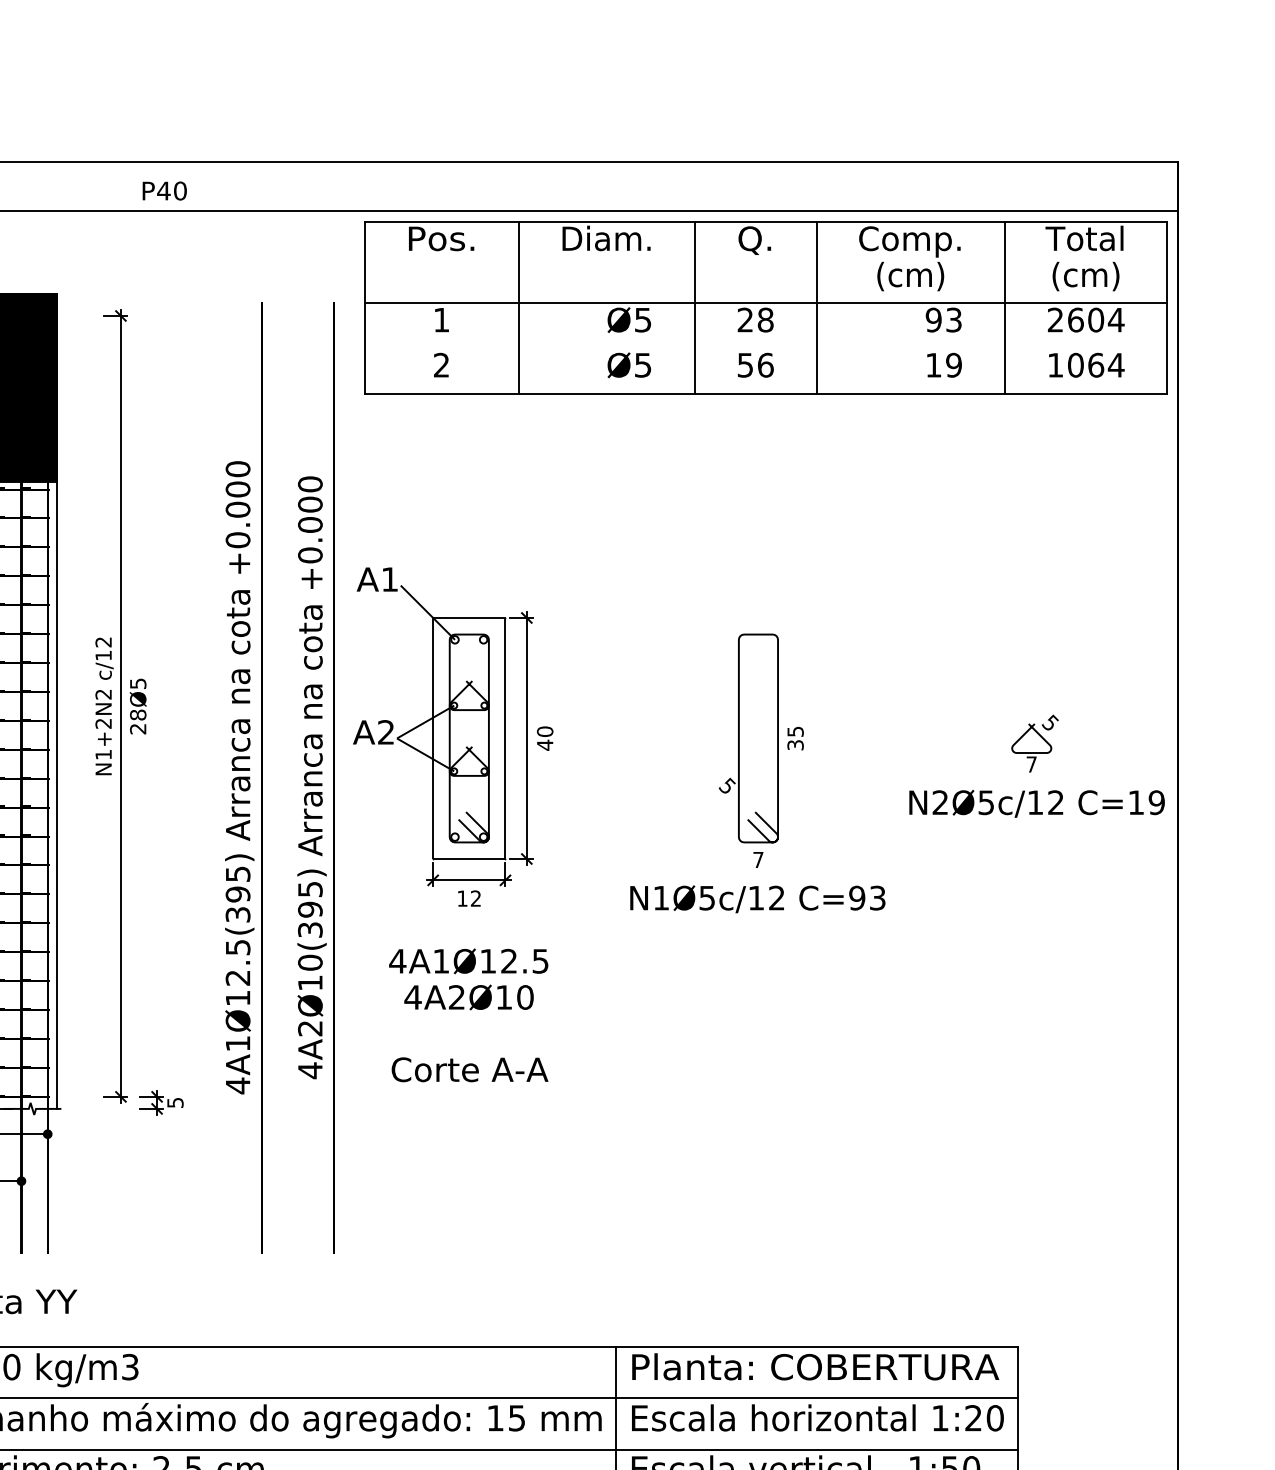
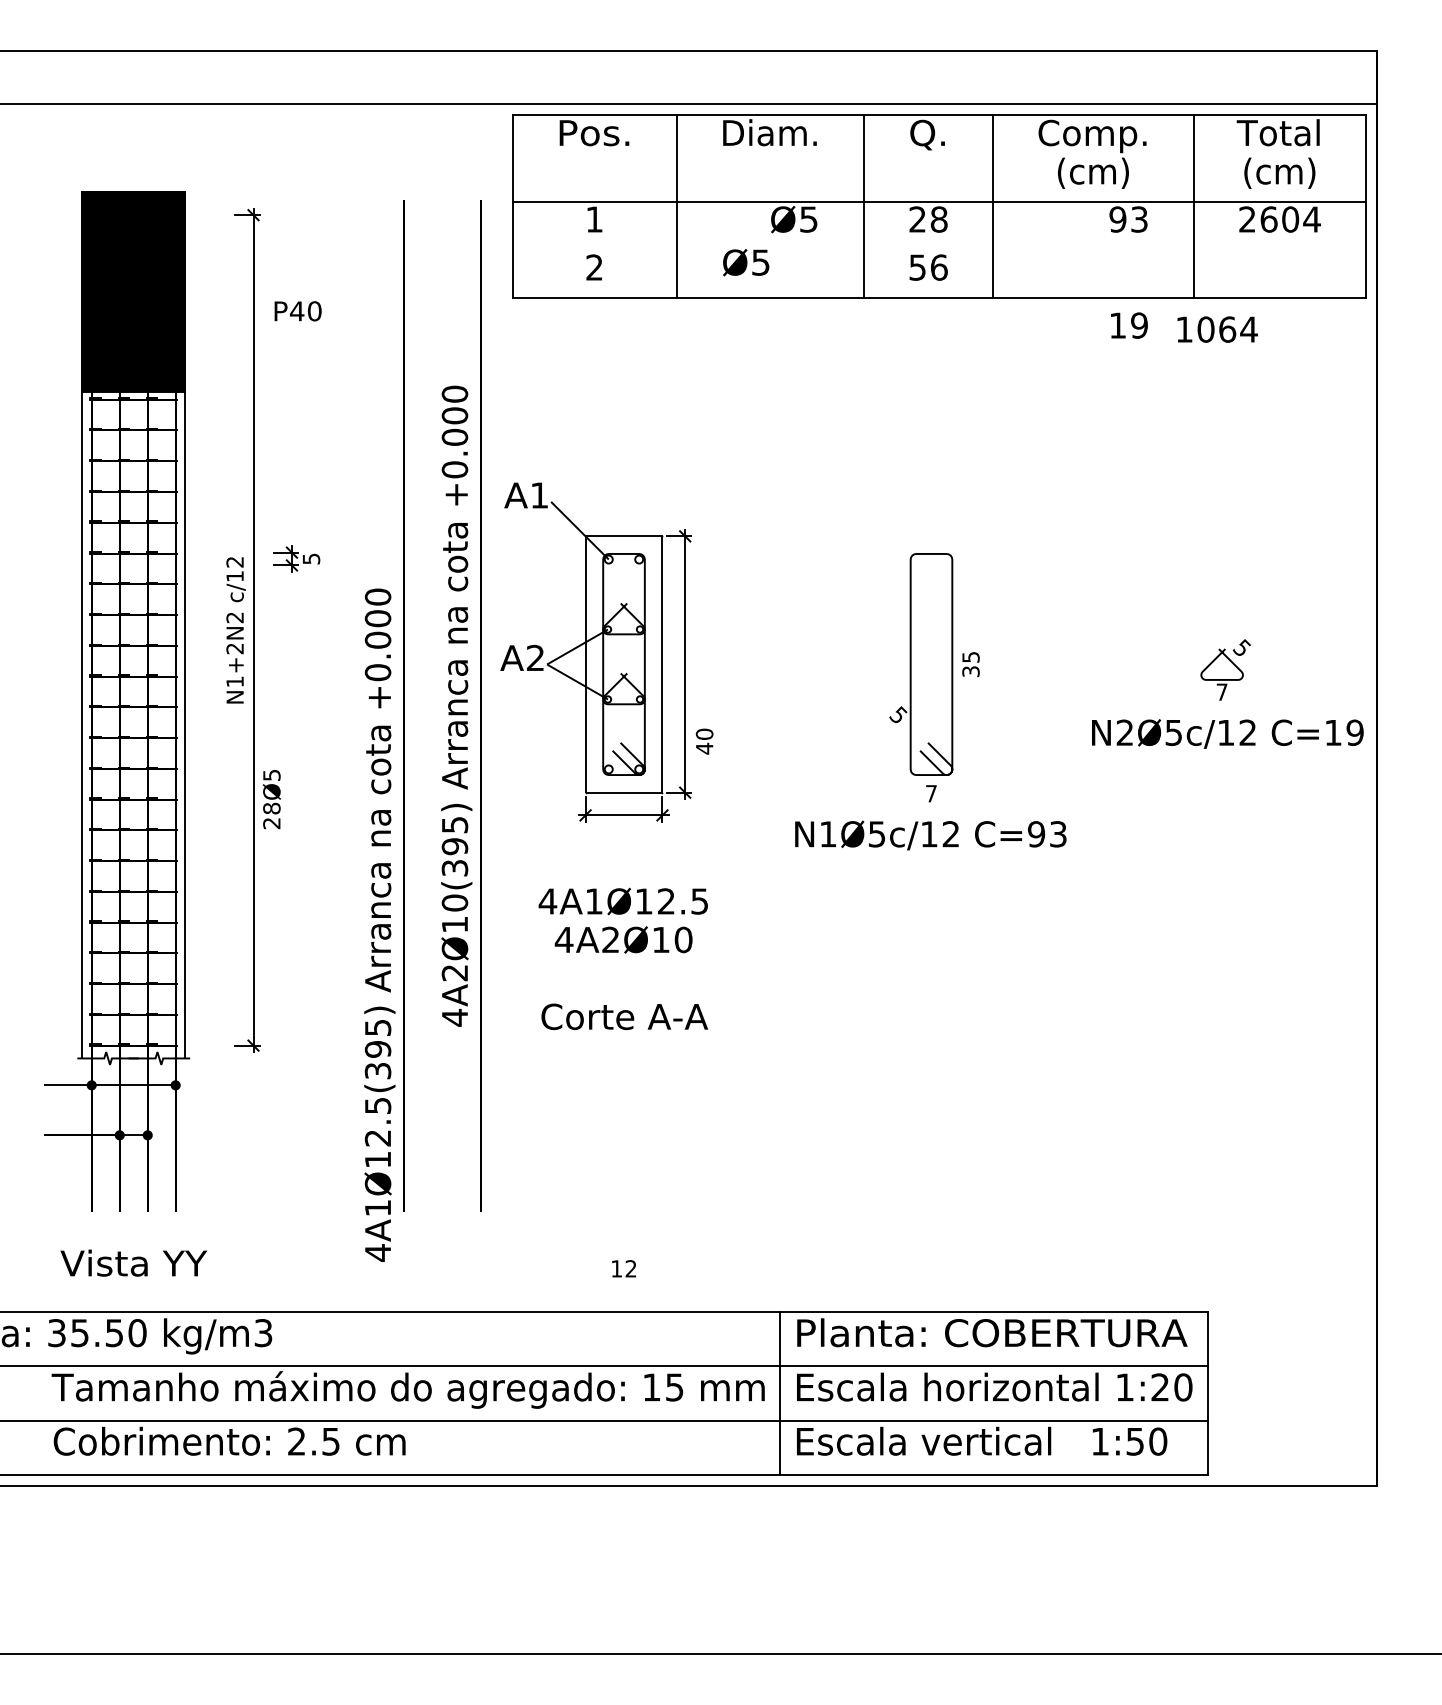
text: (164, 191) -> (297, 311), moved
text: (629, 365) -> (746, 262), moved
text: (944, 365) -> (1129, 325), moved
text: (1086, 365) -> (1217, 329), moved
text: (137, 706) -> (271, 799), moved
text: (545, 738) -> (704, 741), moved
text: (239, 777) -> (379, 924), moved
text: (469, 898) -> (624, 1268), moved
part: (161, 1102) -> (296, 558), moved

